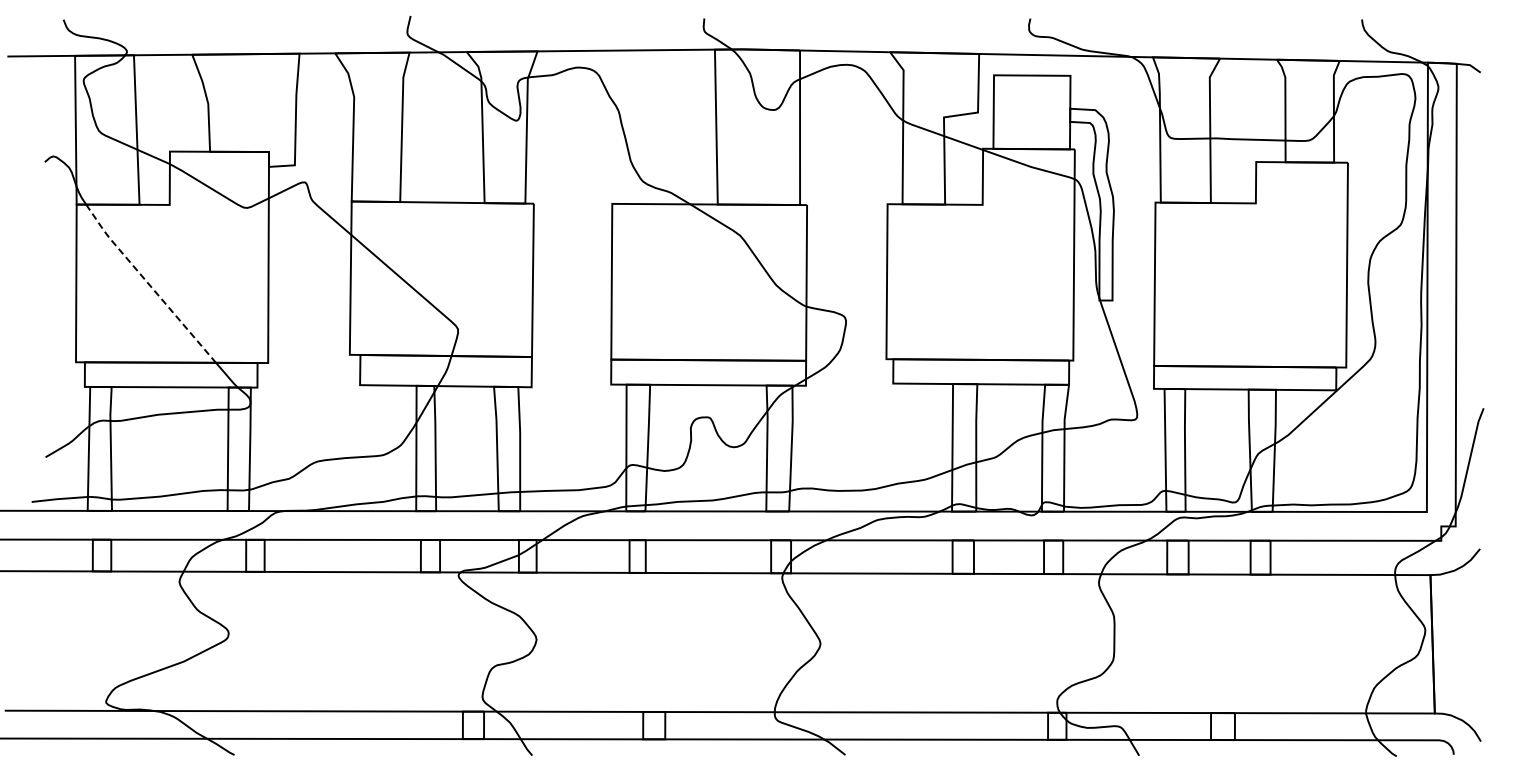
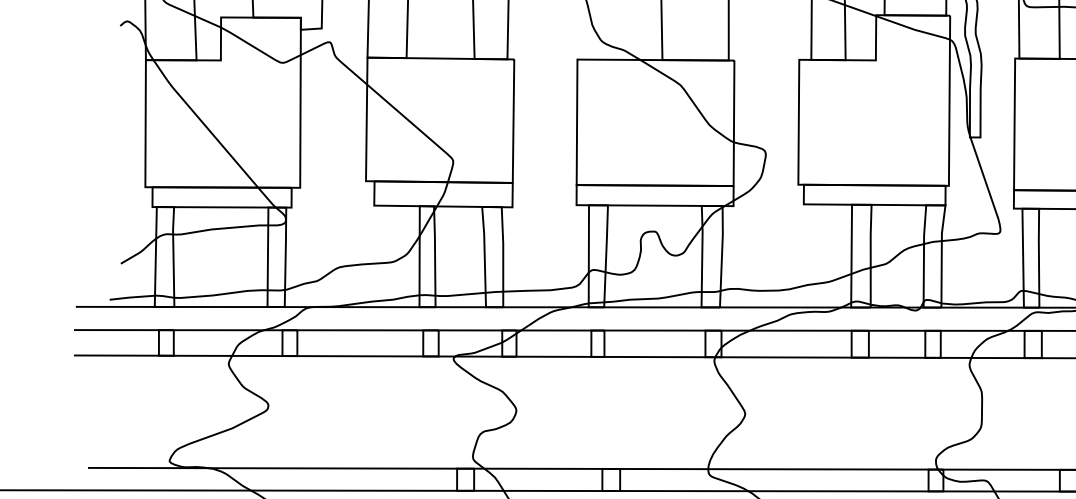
line: (148, 283) -> (203, 123), dashed -> solid

